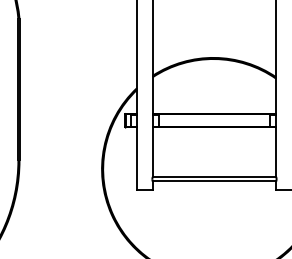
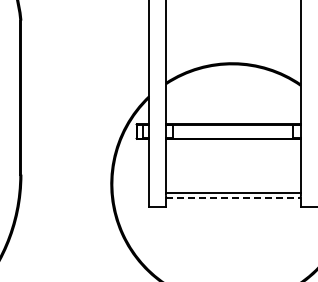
line: (214, 181) -> (233, 197), solid -> dashed

